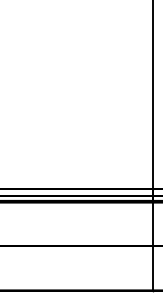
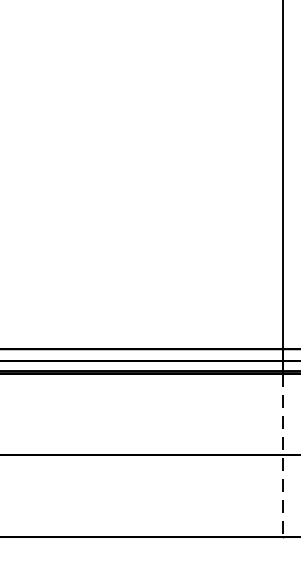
line: (153, 246) -> (283, 455), solid -> dashed

